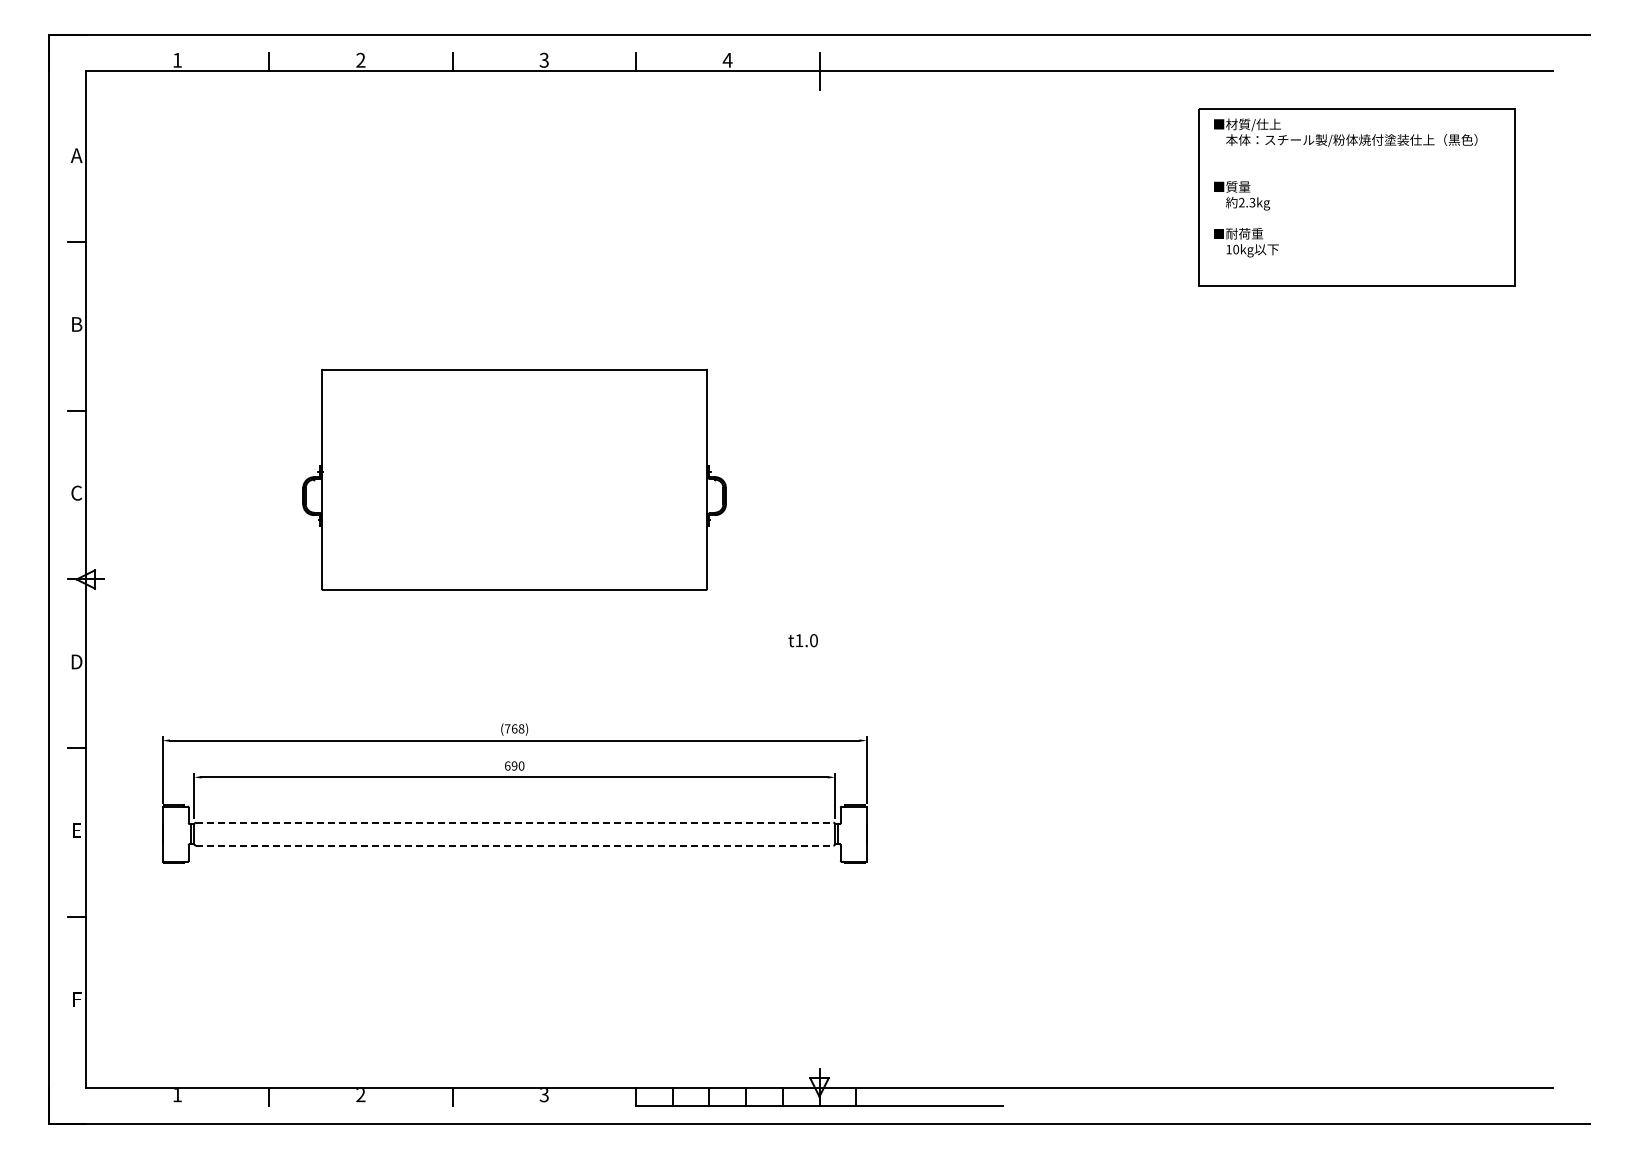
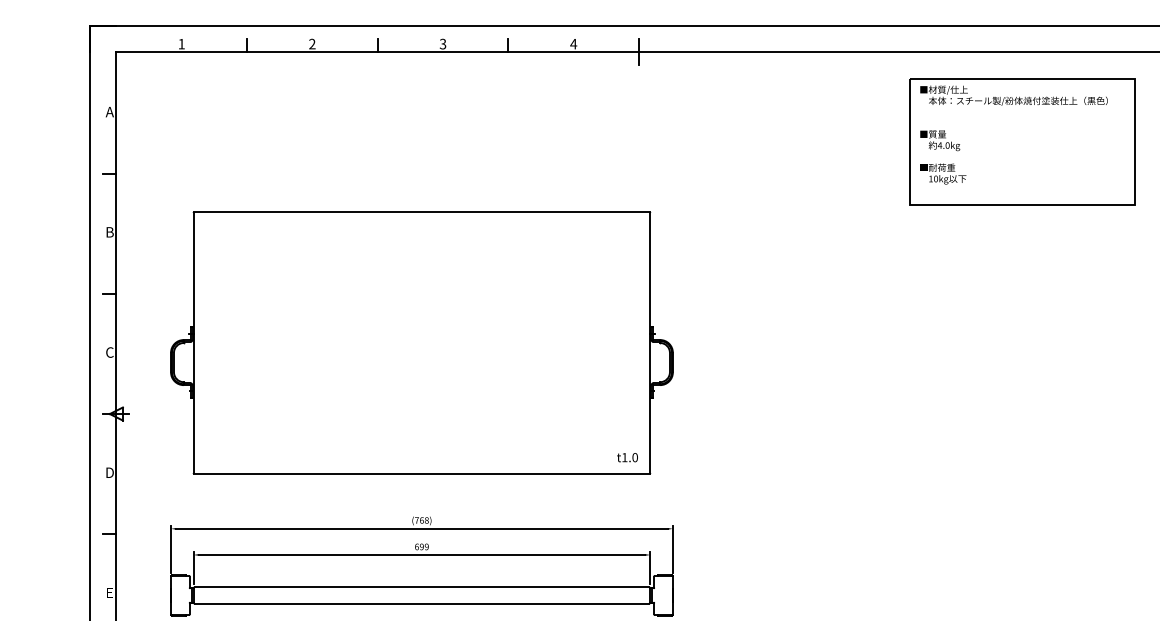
text: (1246, 202) -> (943, 145), 2.3kg -> 4.0kg
part: (514, 479) -> (421, 342), size x1.67
text: (521, 765) -> (426, 546), 690 -> 699
line: (514, 822) -> (421, 587), dashed -> solid
line: (514, 845) -> (421, 603), dashed -> solid

